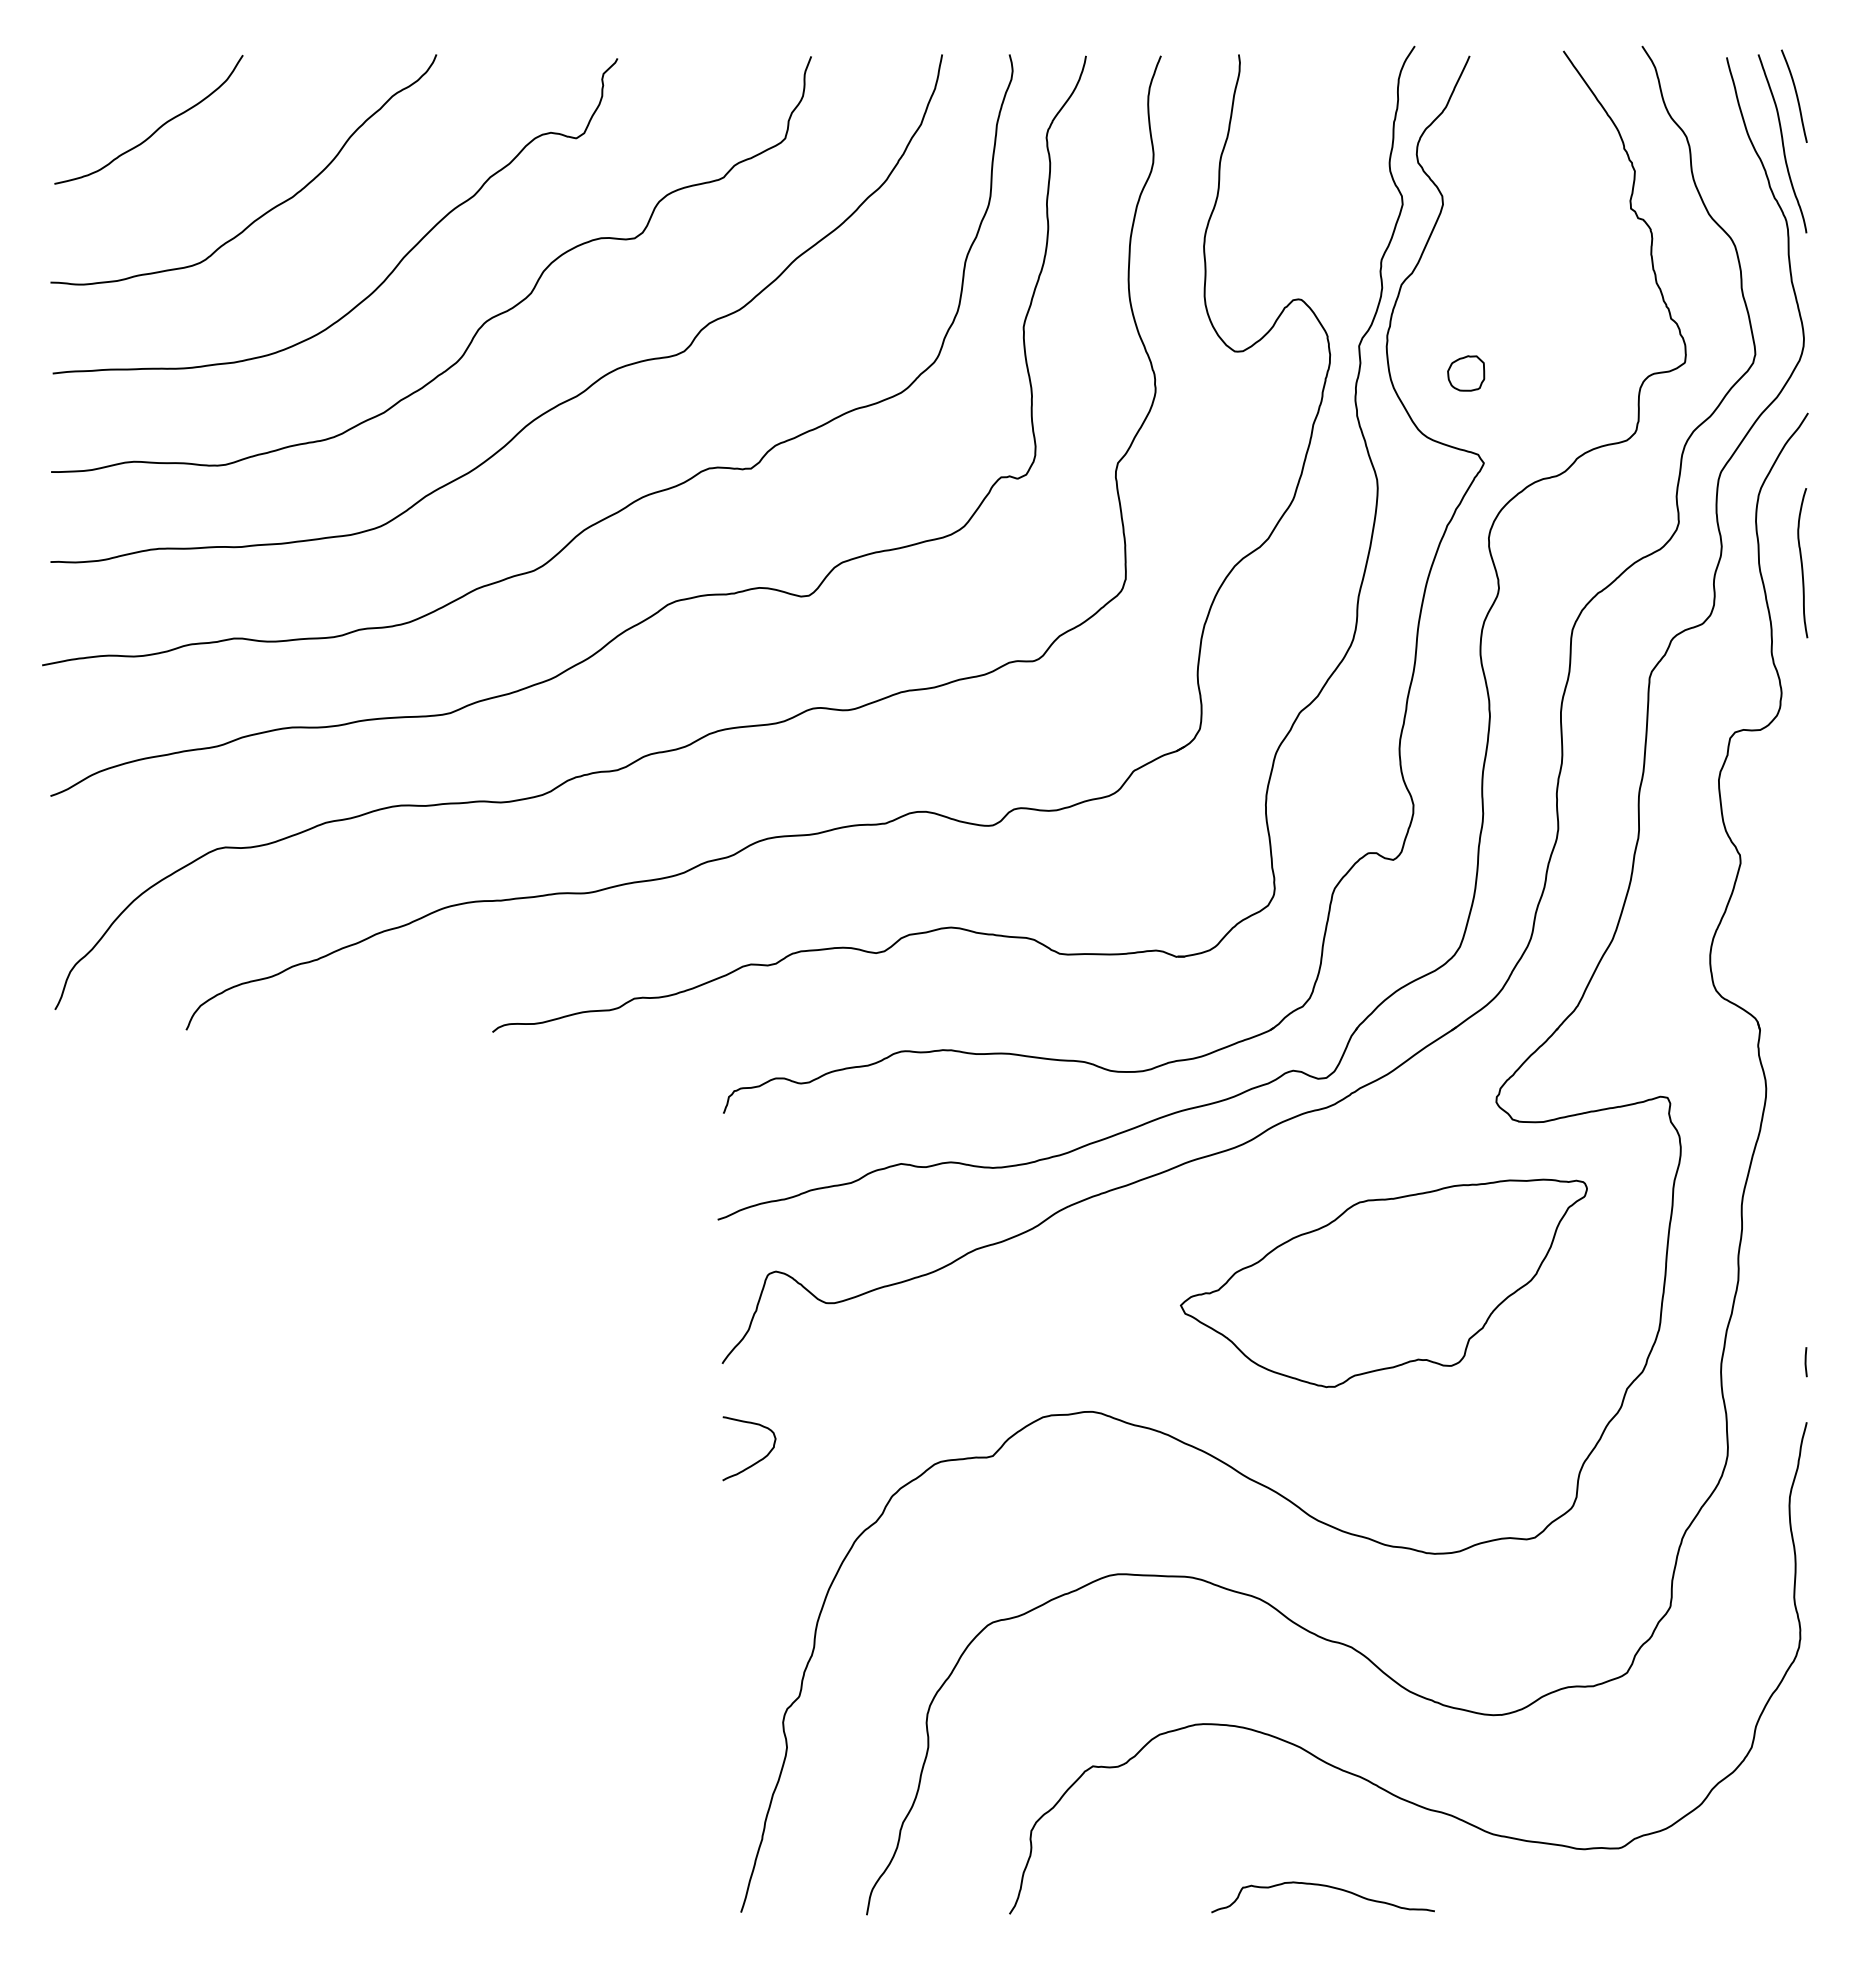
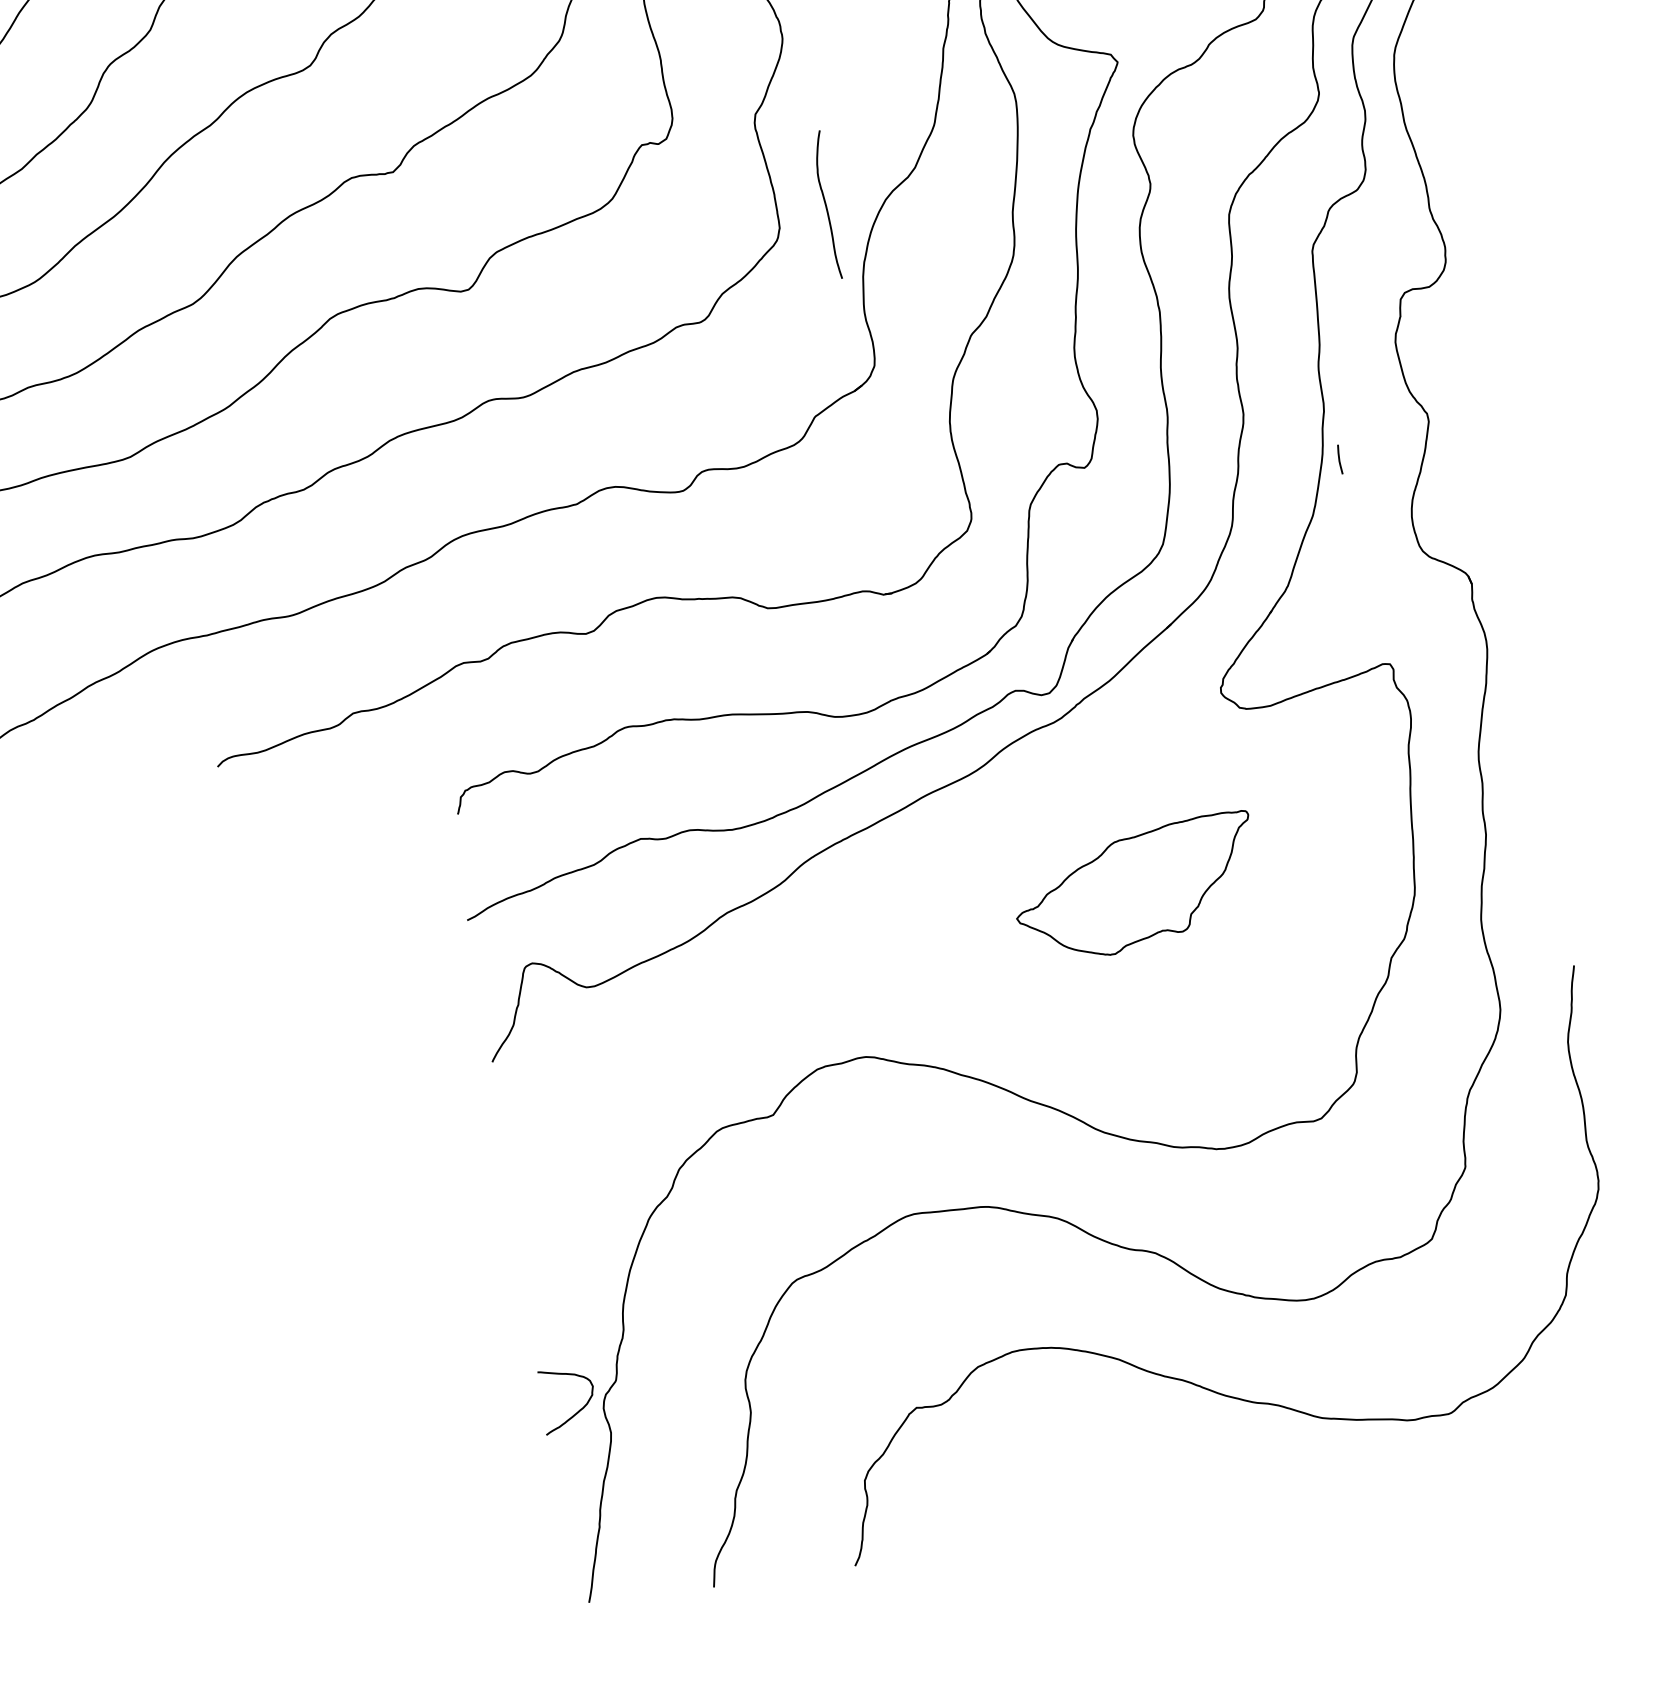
curve: (1802, 563) -> (826, 205), moved
part: (1383, 1283) -> (1135, 888), size x0.6
line: (1805, 1362) -> (1339, 460), moved
curve: (756, 1461) -> (577, 1411), moved
curve: (1322, 1886) -> (1160, 1494), removed

